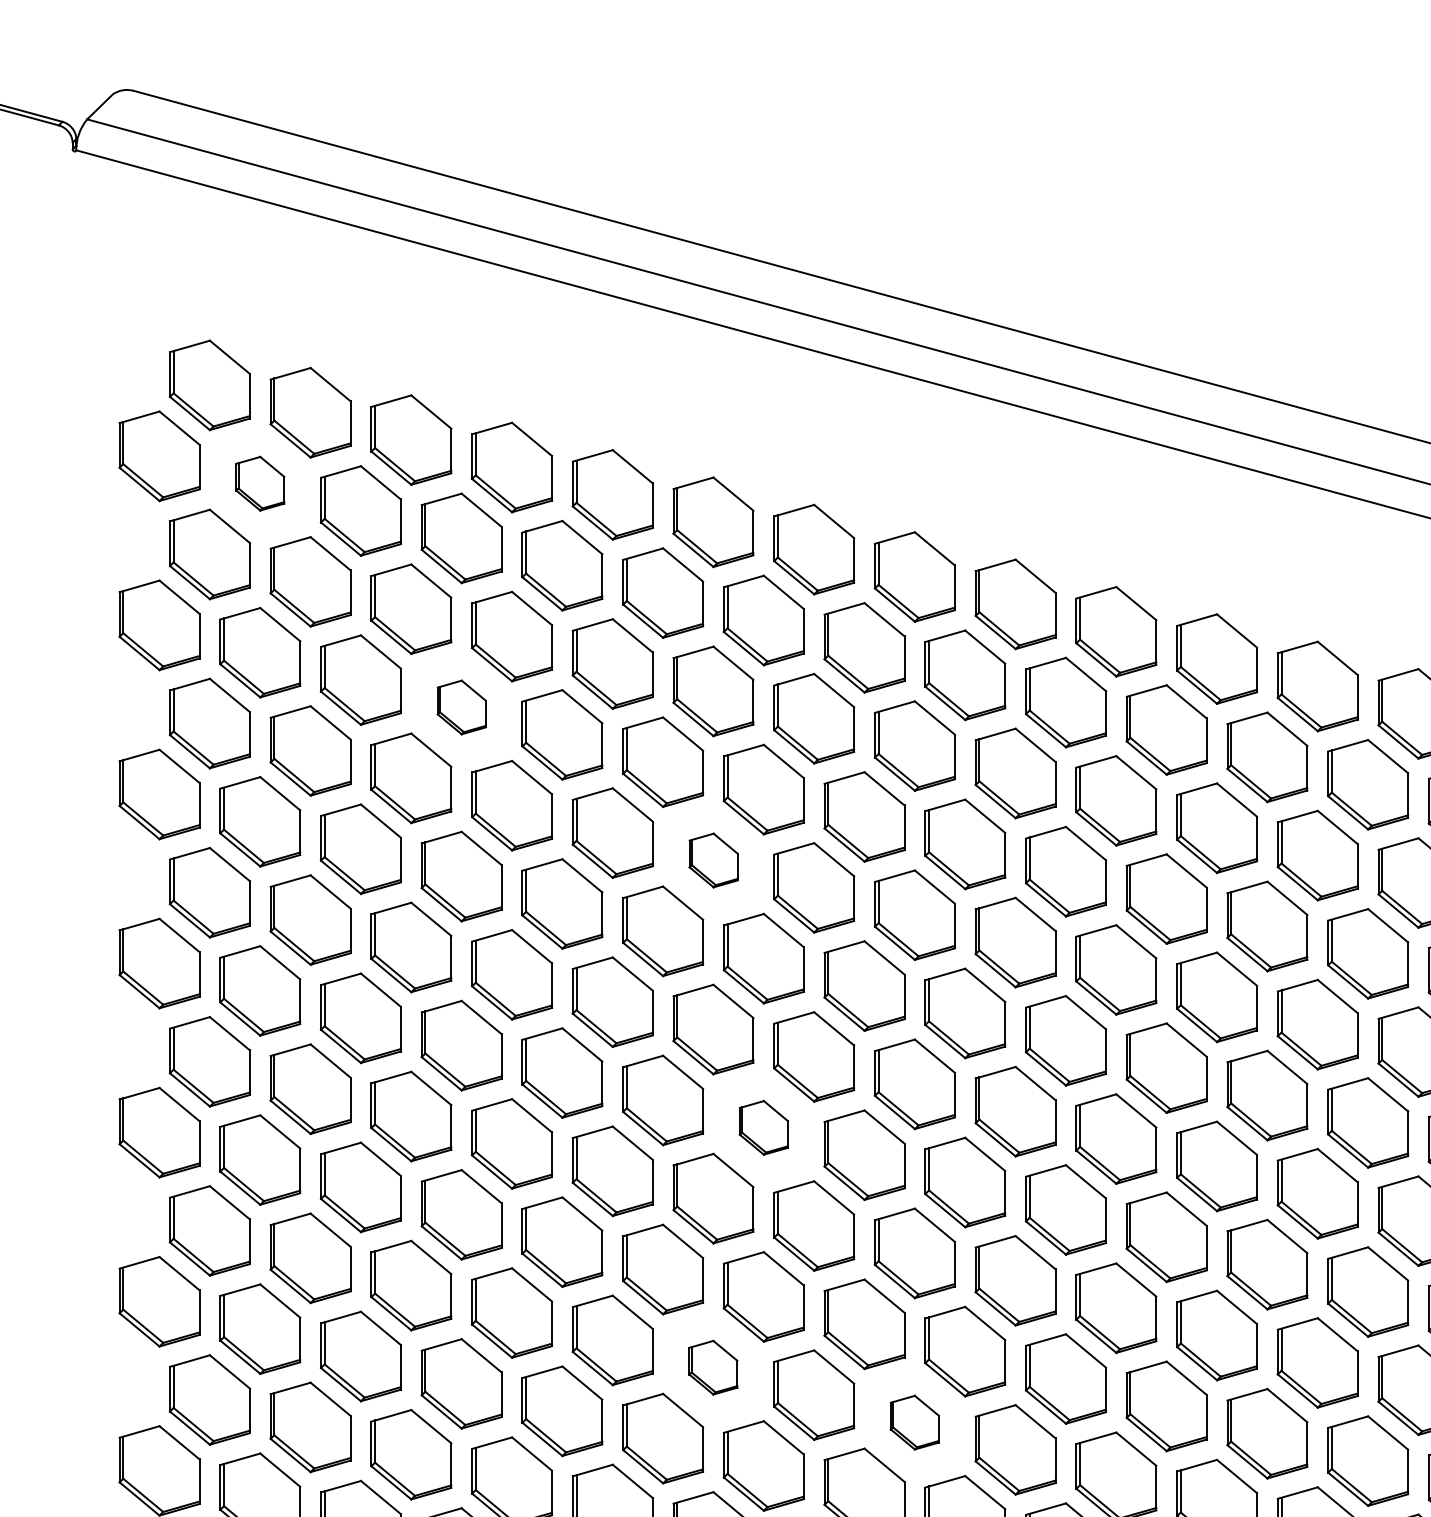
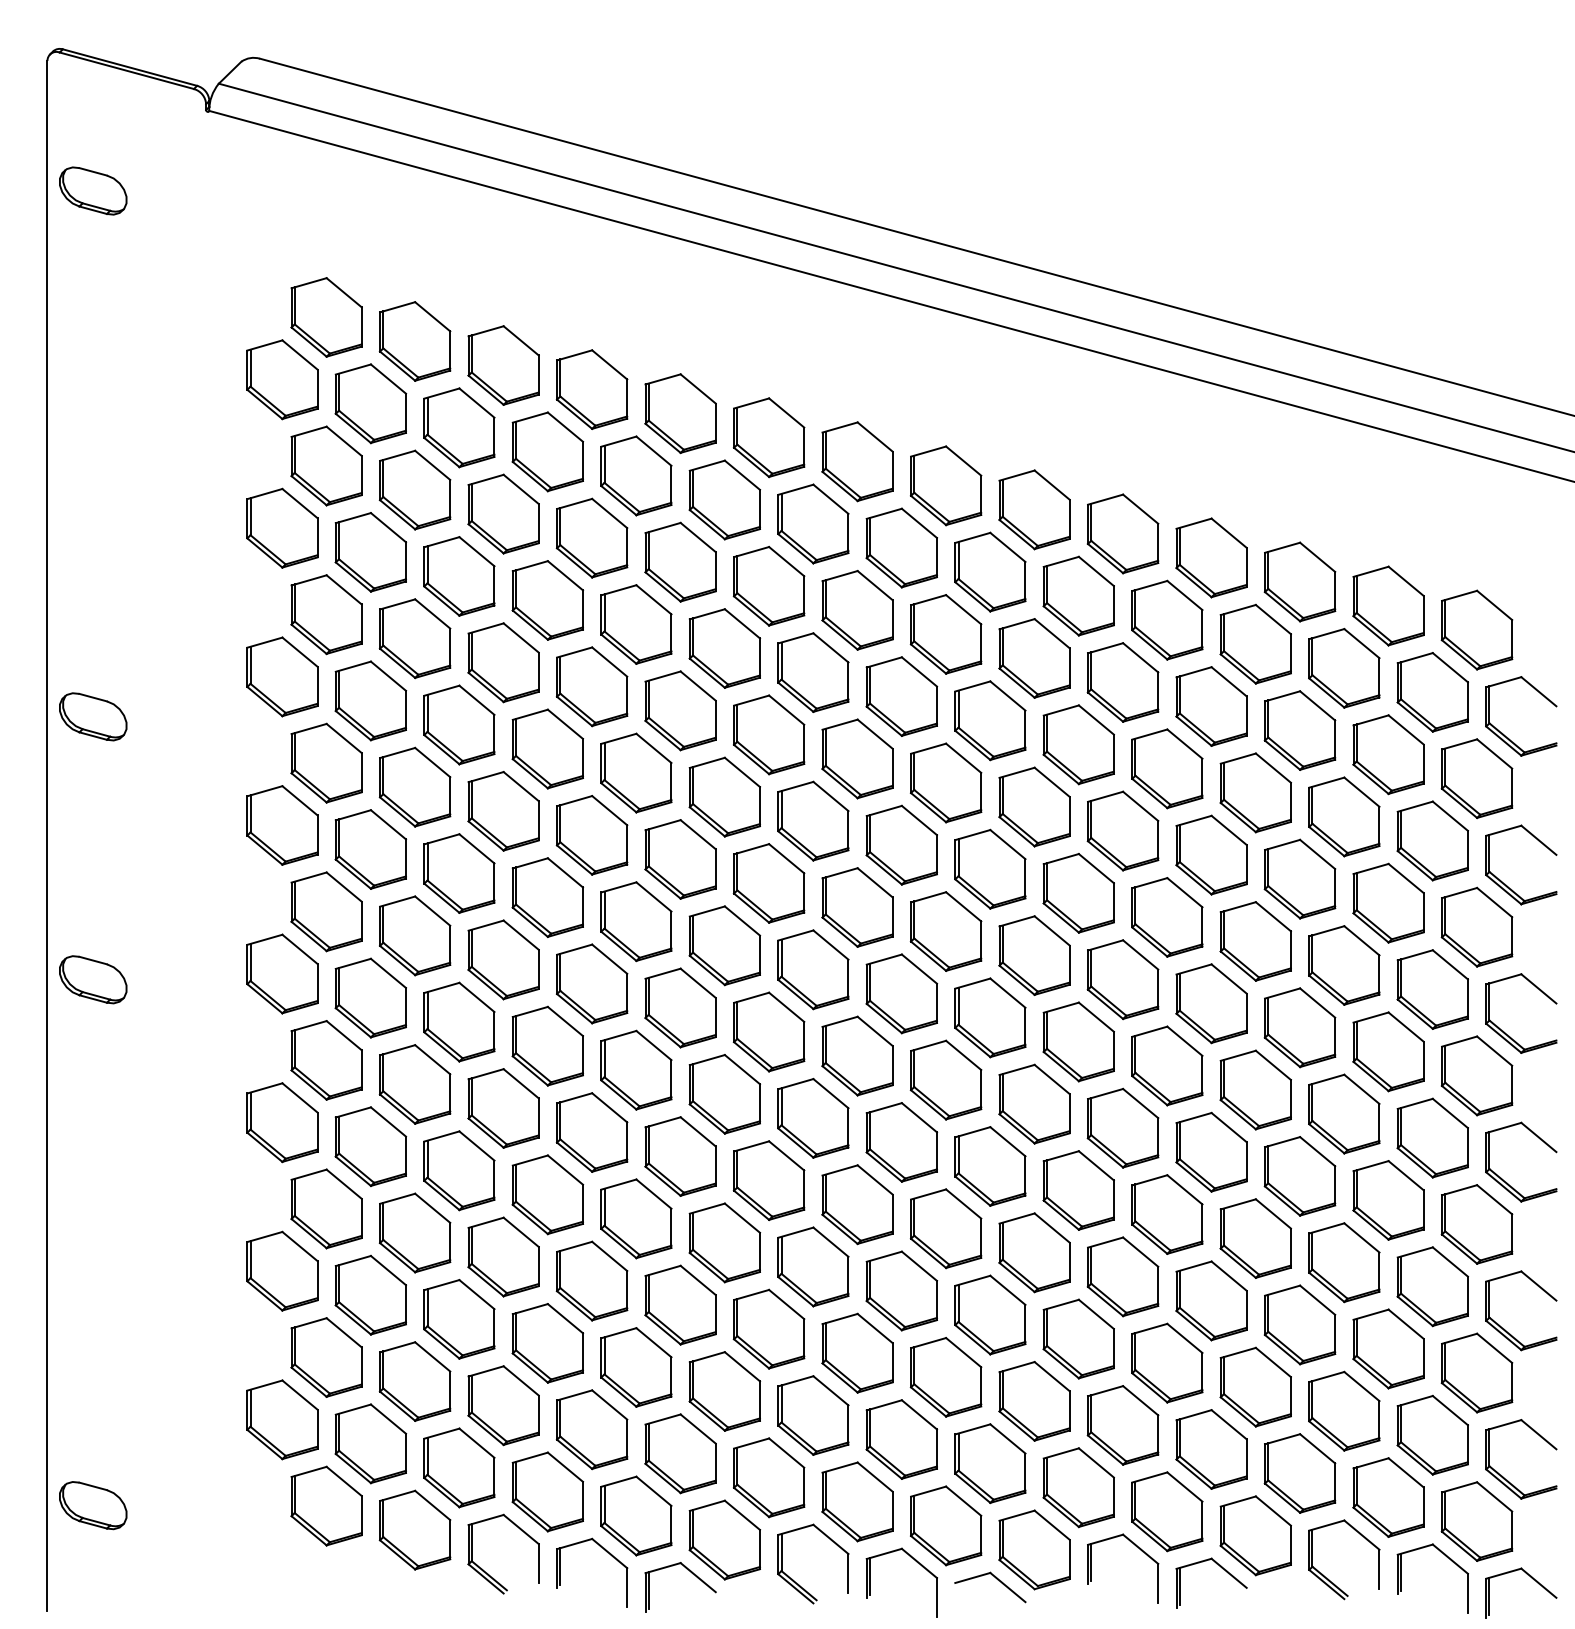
part: (259, 483) -> (370, 403), size x1.67
part: (461, 707) -> (547, 600), size x1.67
part: (713, 860) -> (769, 734), size x1.67
part: (763, 1127) -> (813, 969), size x1.67
part: (712, 1367) -> (768, 1180), size x1.67
part: (914, 1422) -> (945, 1228), size x1.67

